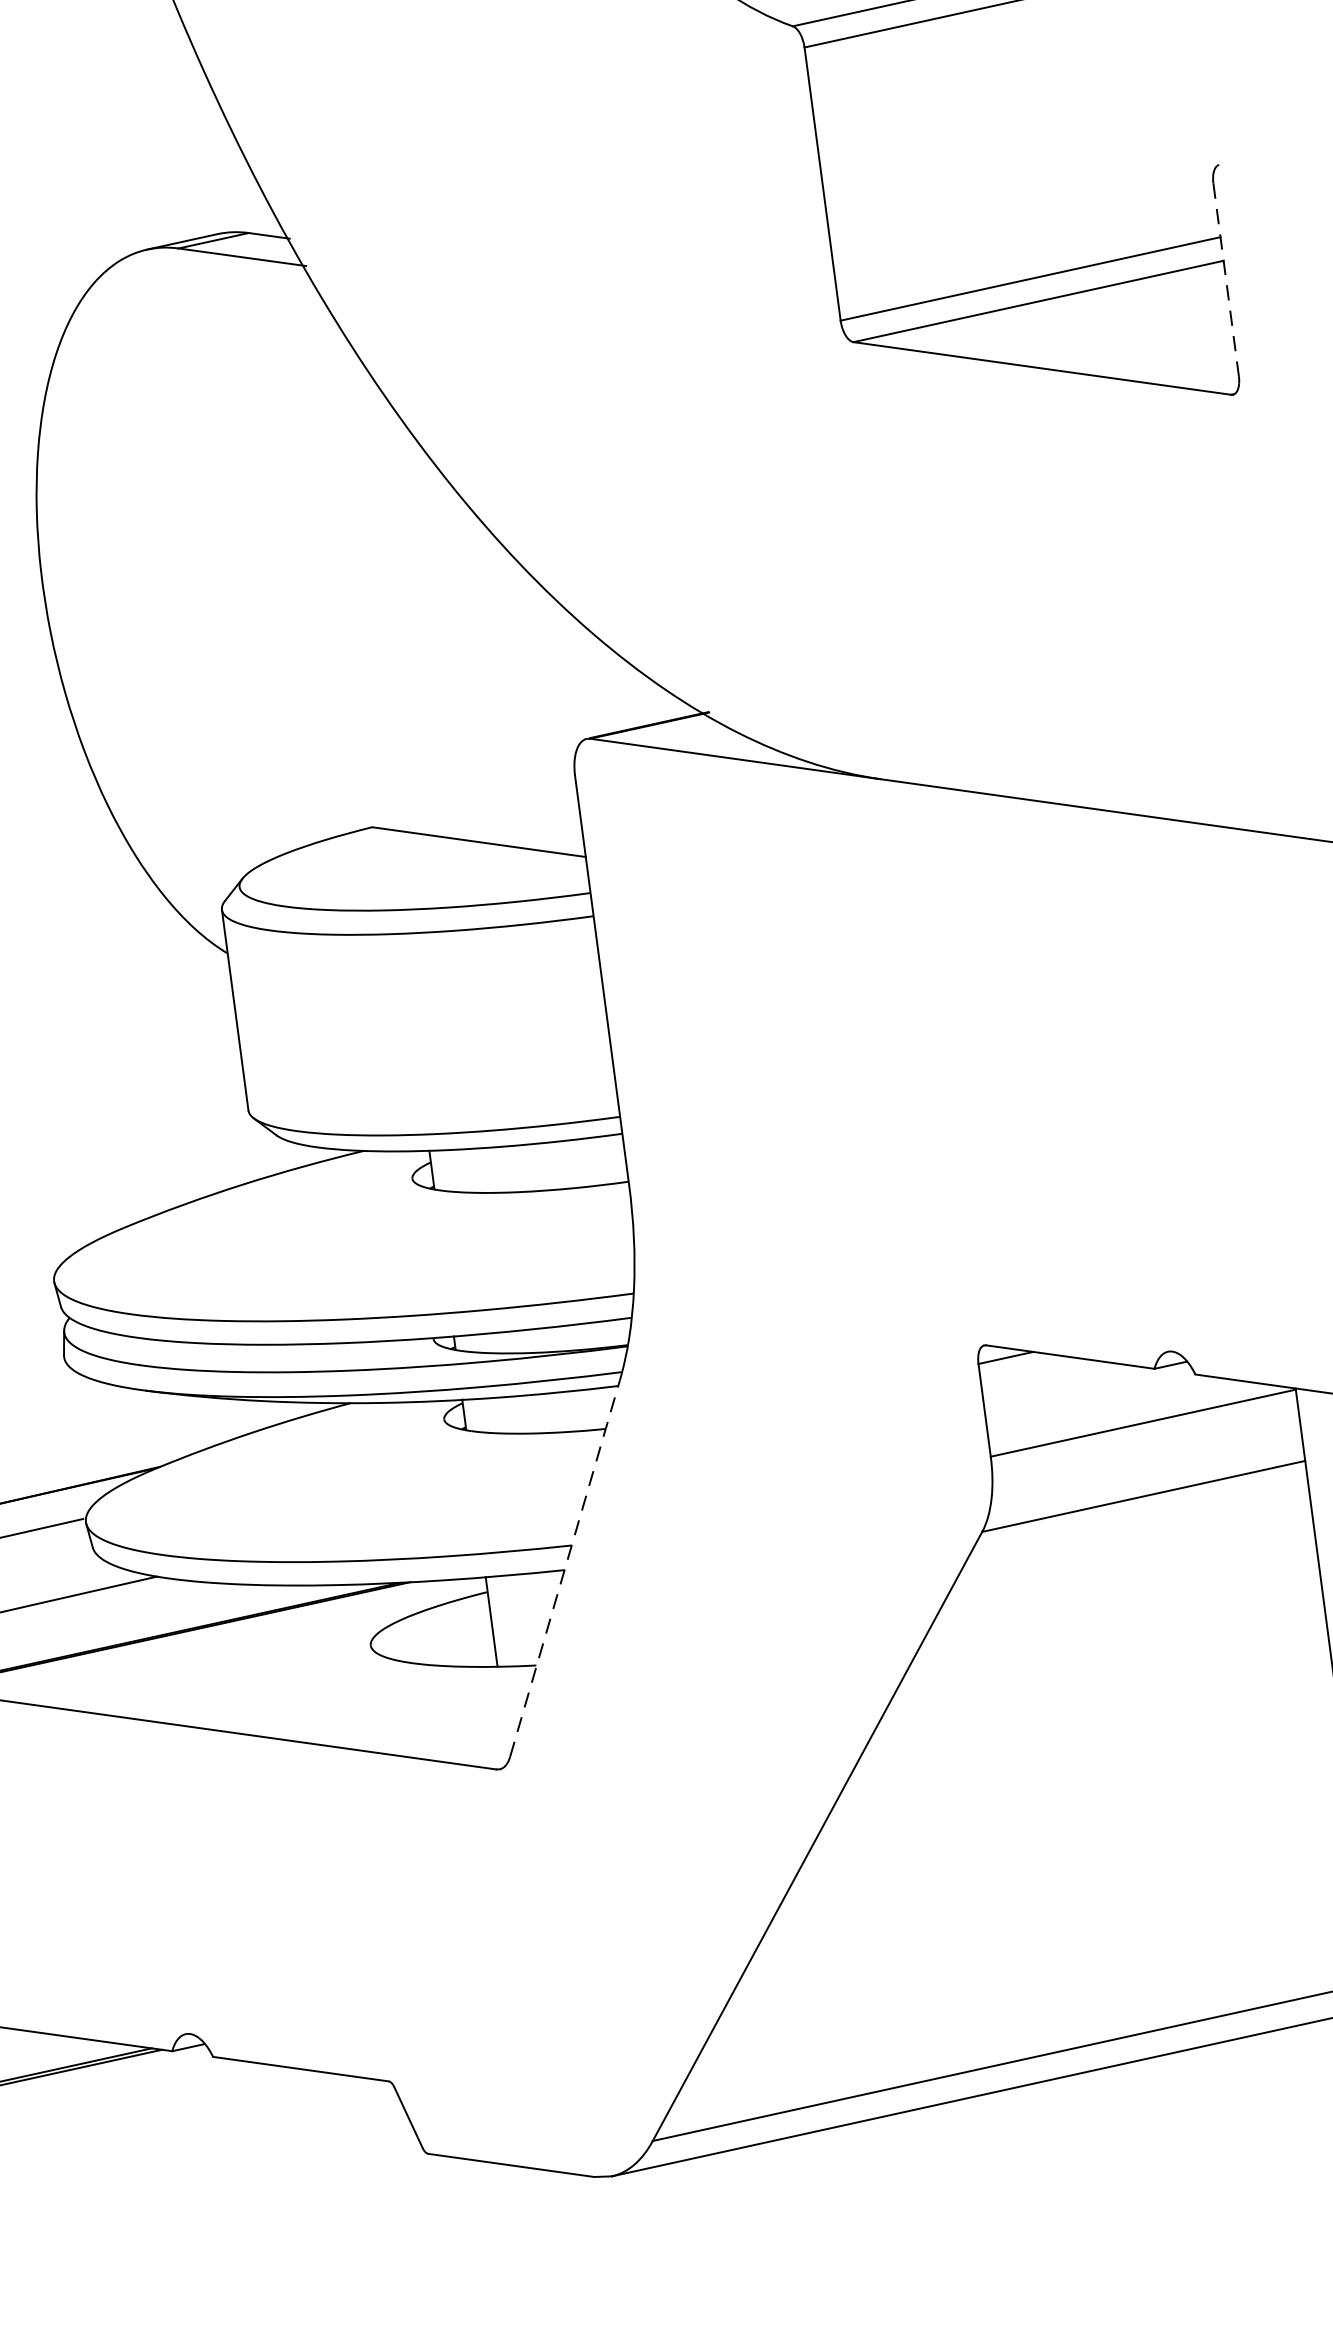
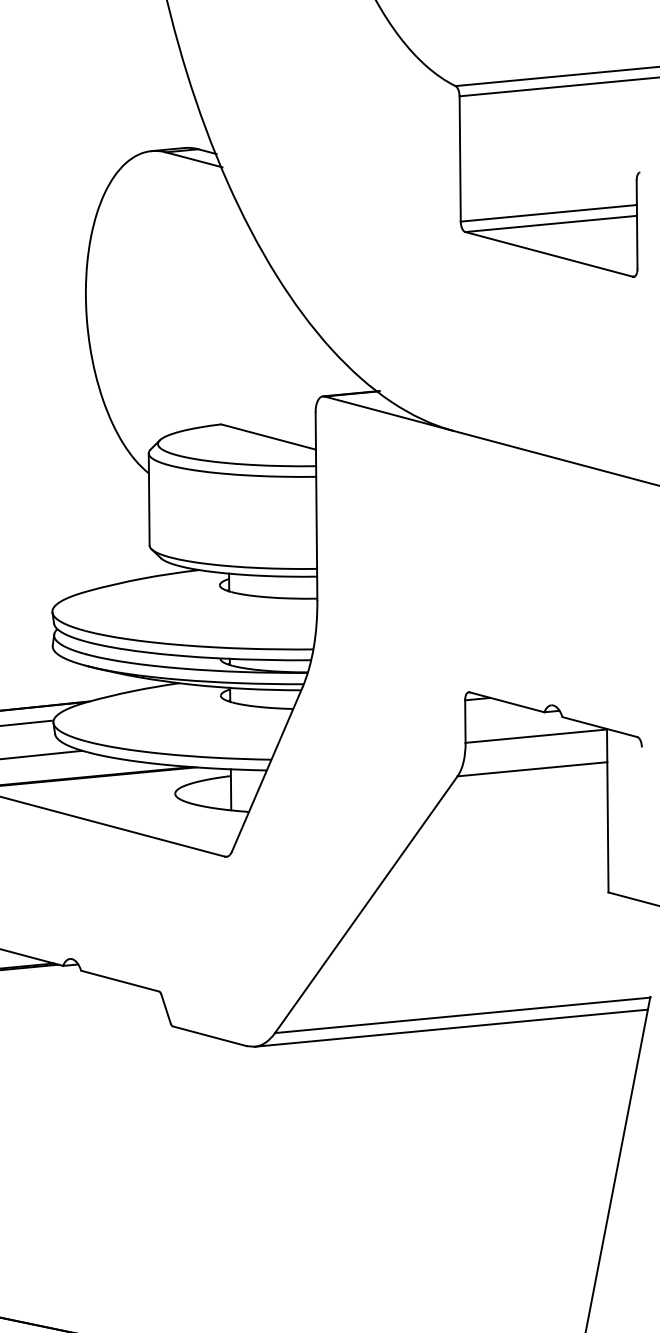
line: (1227, 281) -> (637, 225), dashed -> solid
line: (565, 1567) -> (267, 769), dashed -> solid

